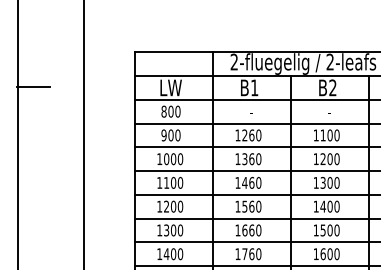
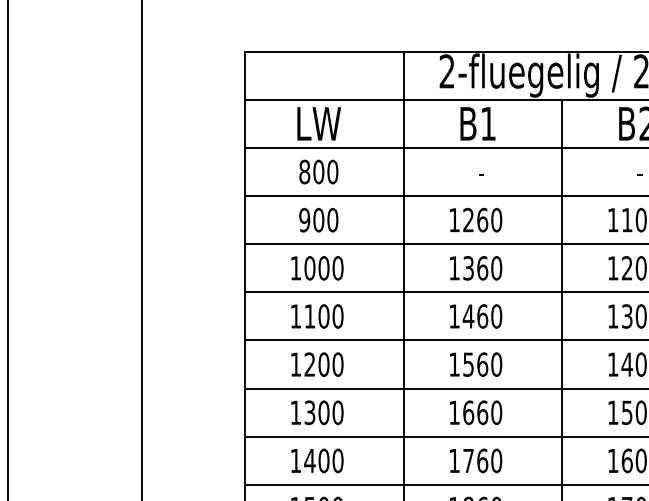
line: (33, 86) -> (40, 120), removed

